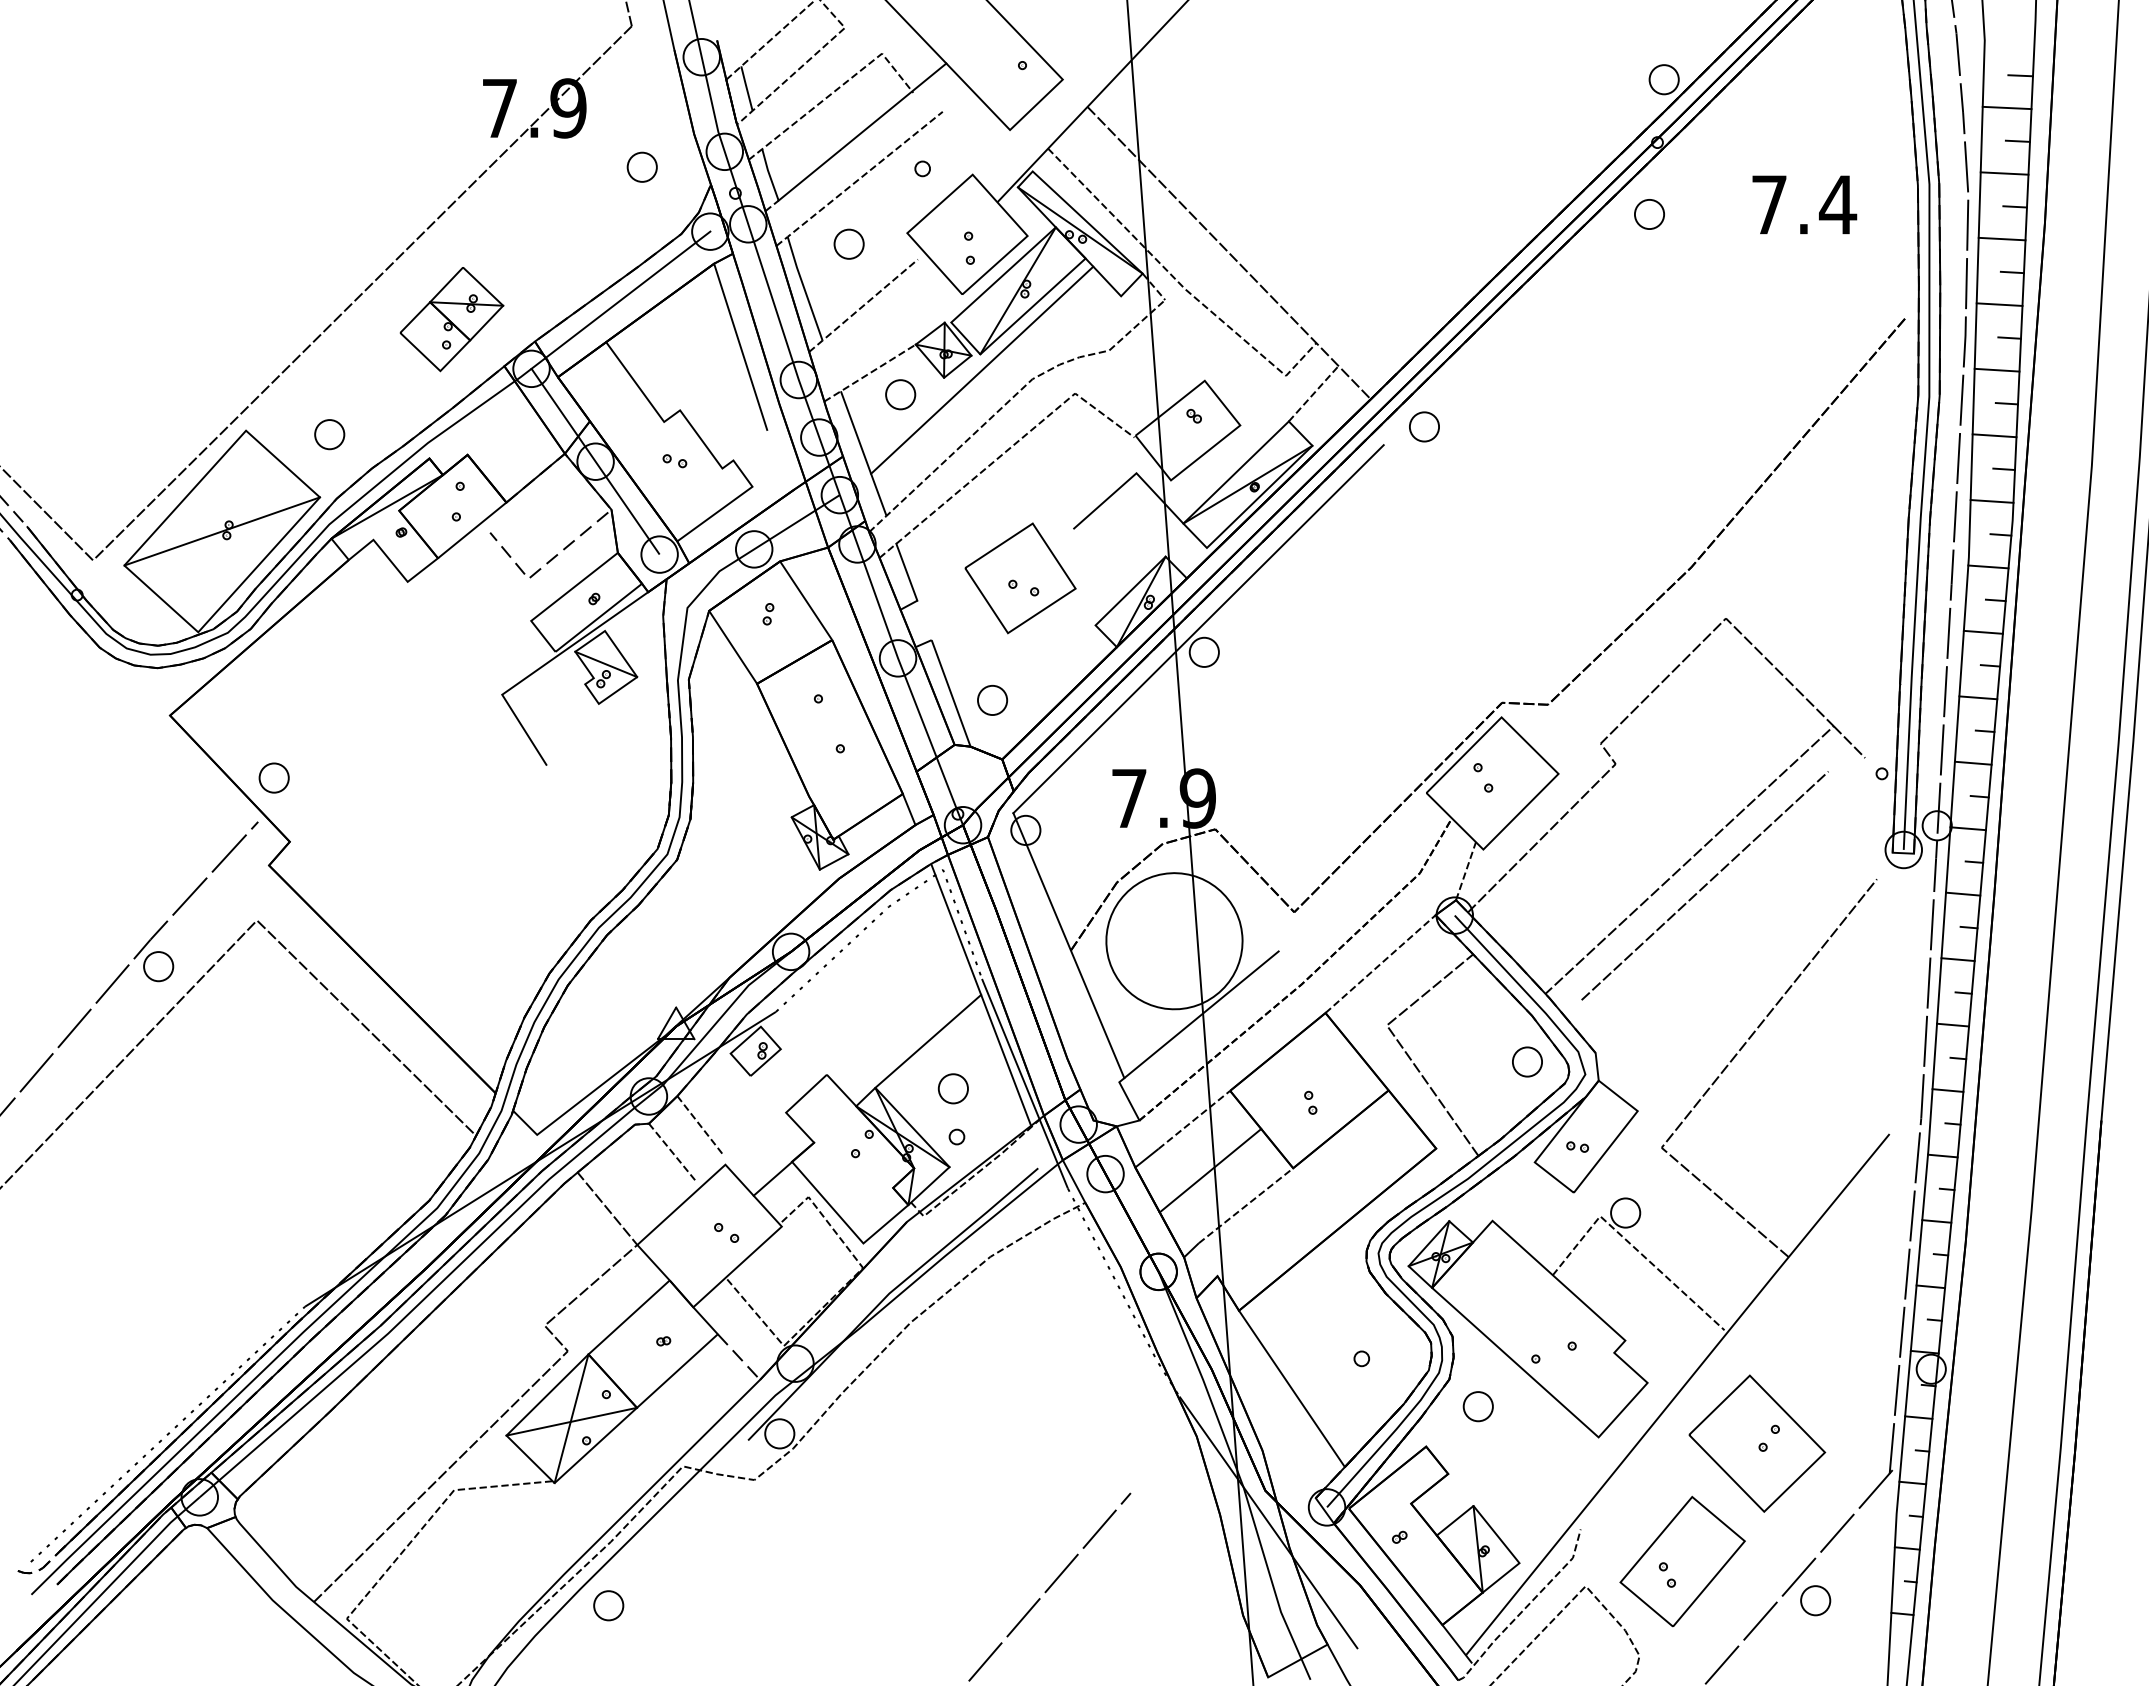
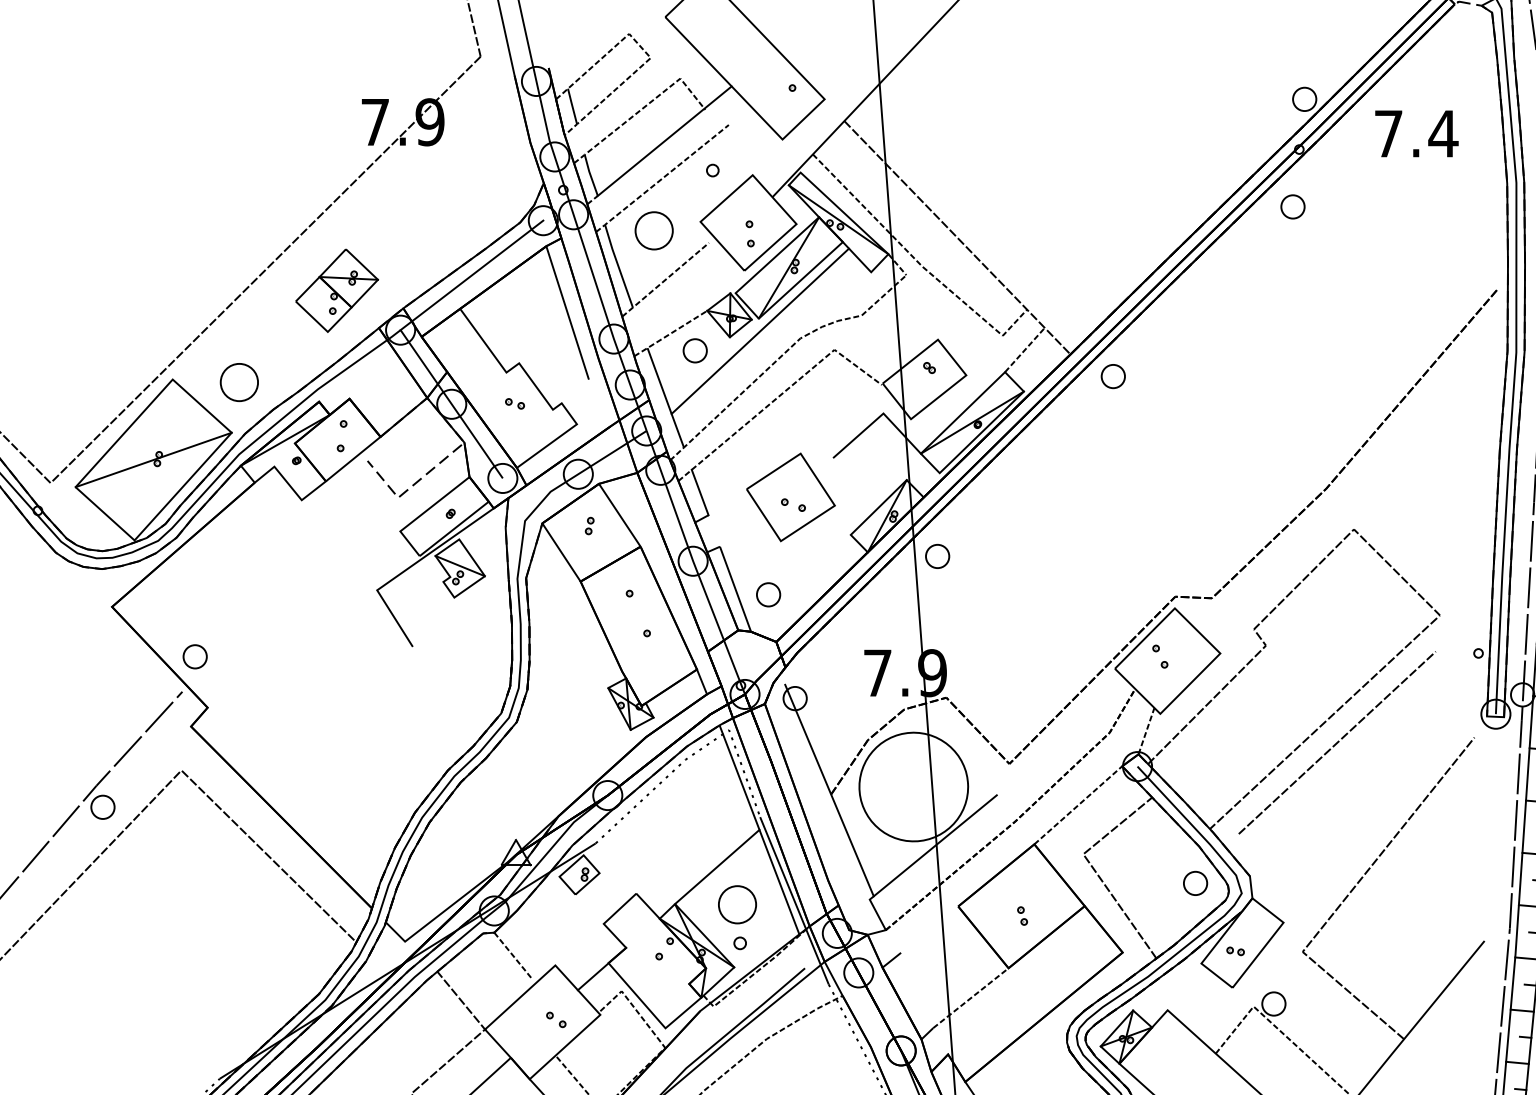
part: (641, 166) -> (488, 168), removed
text: (1804, 204) -> (1416, 133), moved
part: (848, 243) -> (653, 230), size x1.6
part: (329, 434) -> (239, 382), size x1.6
line: (1198, 629) -> (932, 538), removed
line: (1849, 742) -> (1452, 628), removed
part: (952, 1088) -> (736, 904), size x1.6
line: (1194, 1119) -> (929, 929), removed
line: (700, 1125) -> (535, 934), removed
line: (1210, 1170) -> (942, 970), removed

